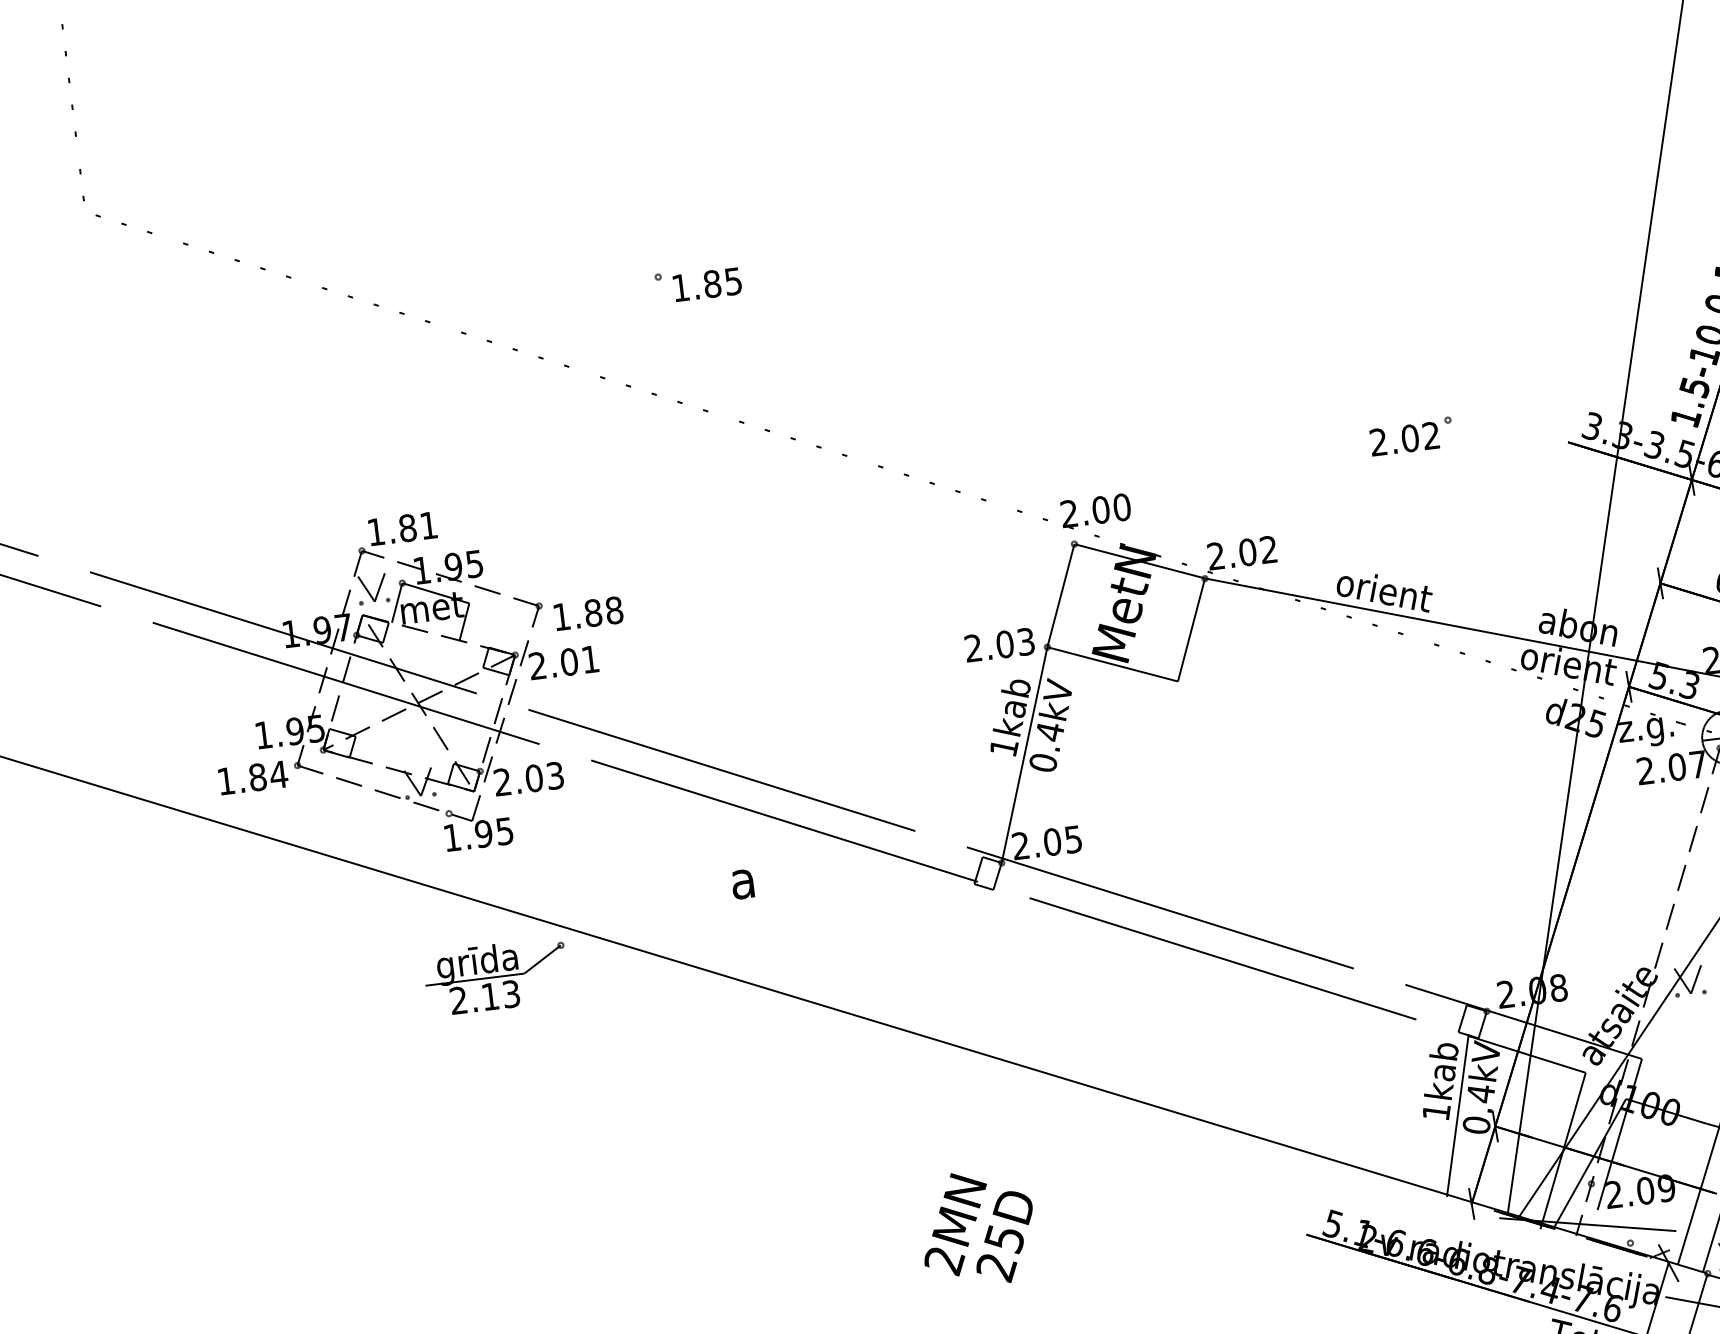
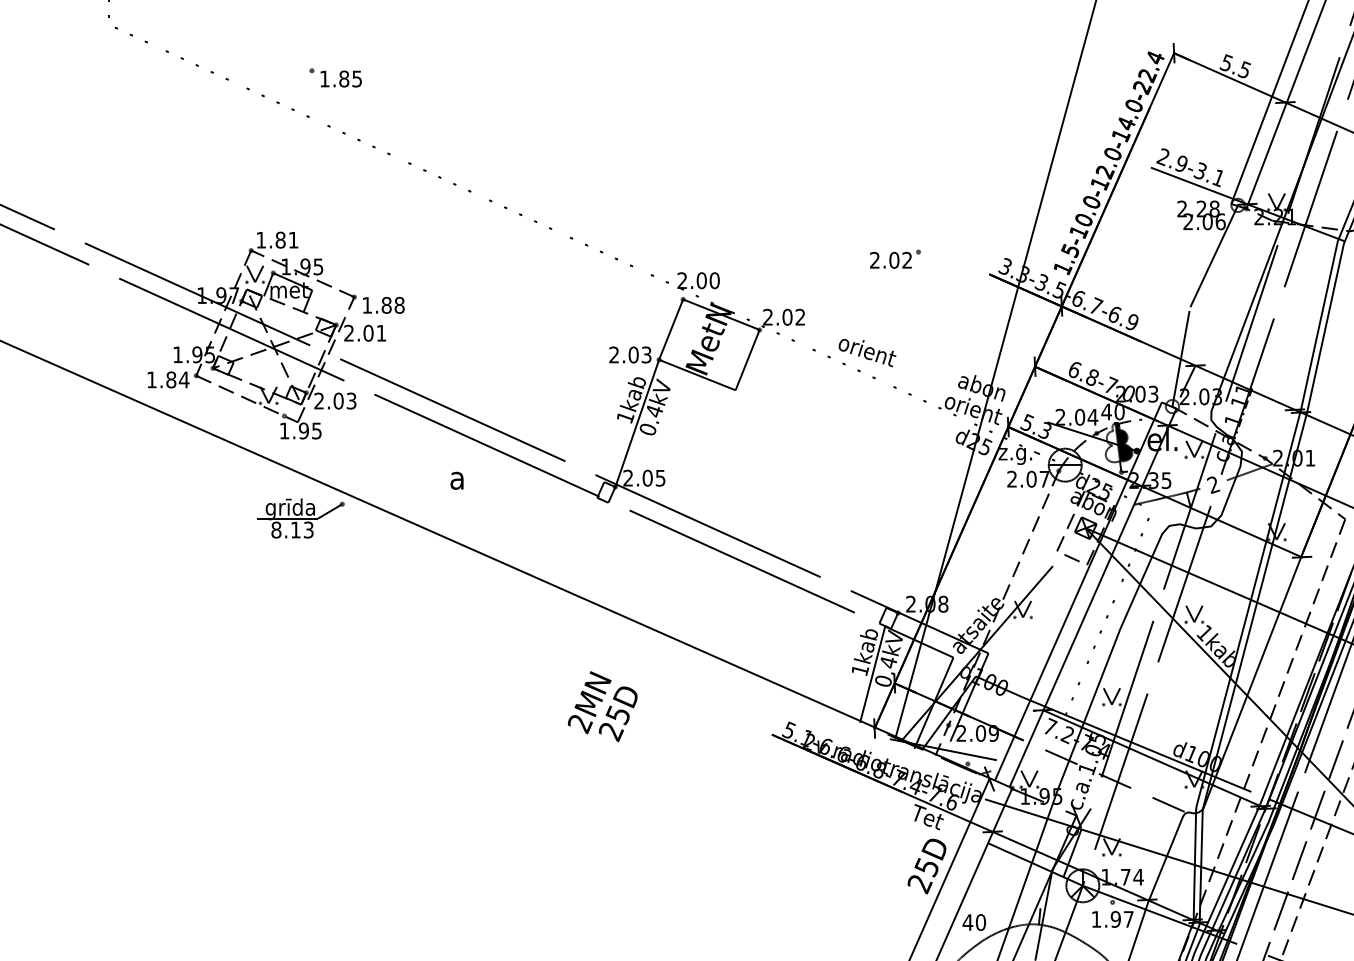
part: (697, 283) -> (335, 77), moved
line: (1448, 623) -> (903, 375), removed
text: (458, 999) -> (276, 529), 2.13 -> 8.13
text: (977, 1228) -> (602, 706), moved

